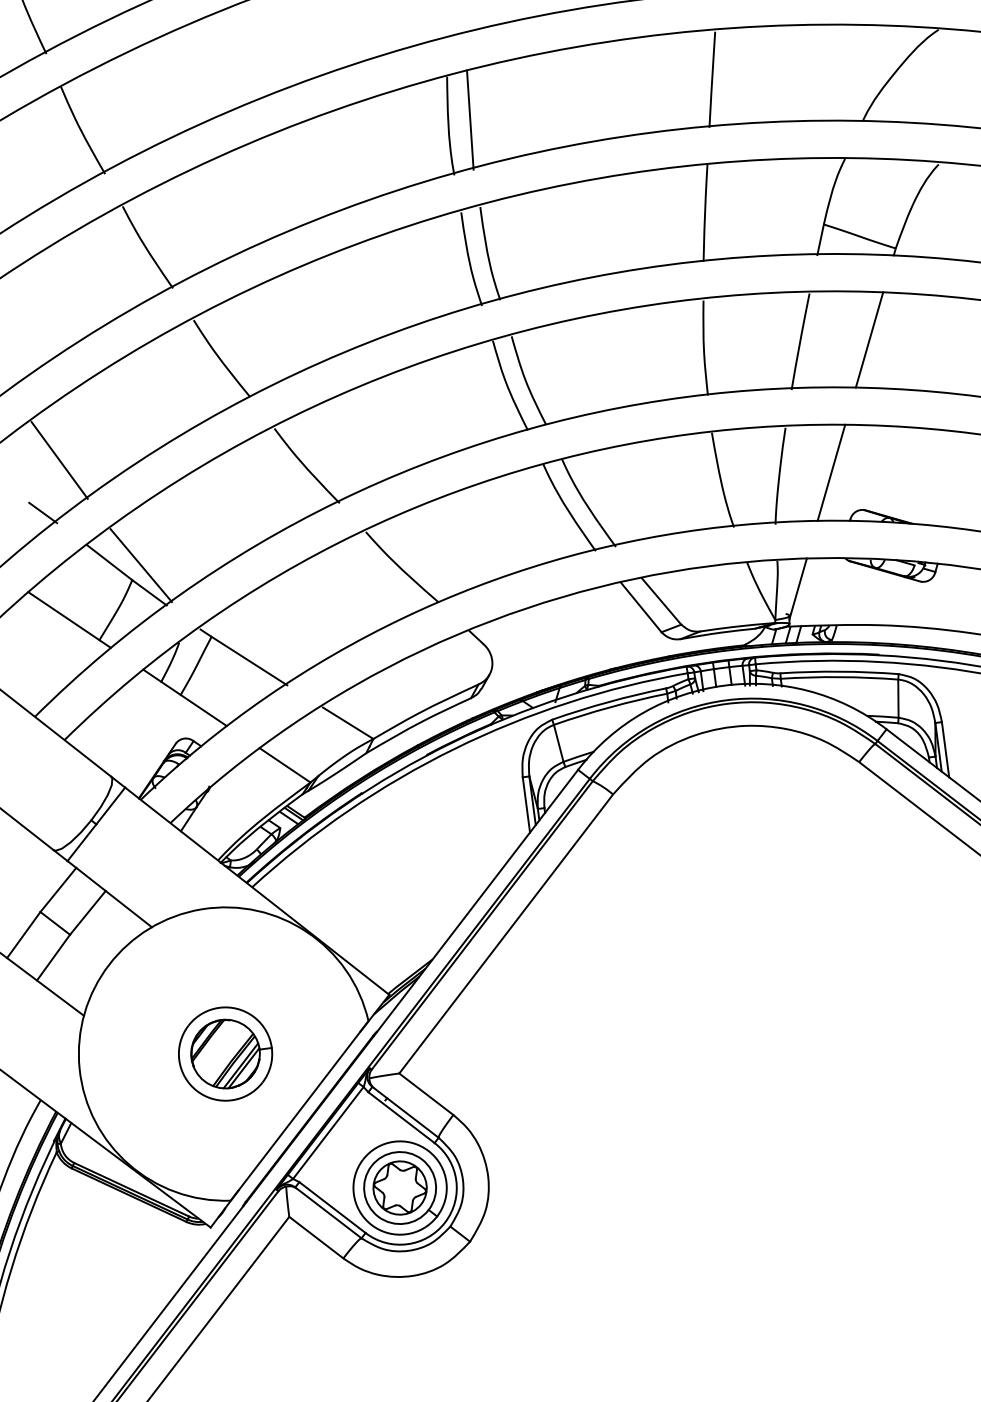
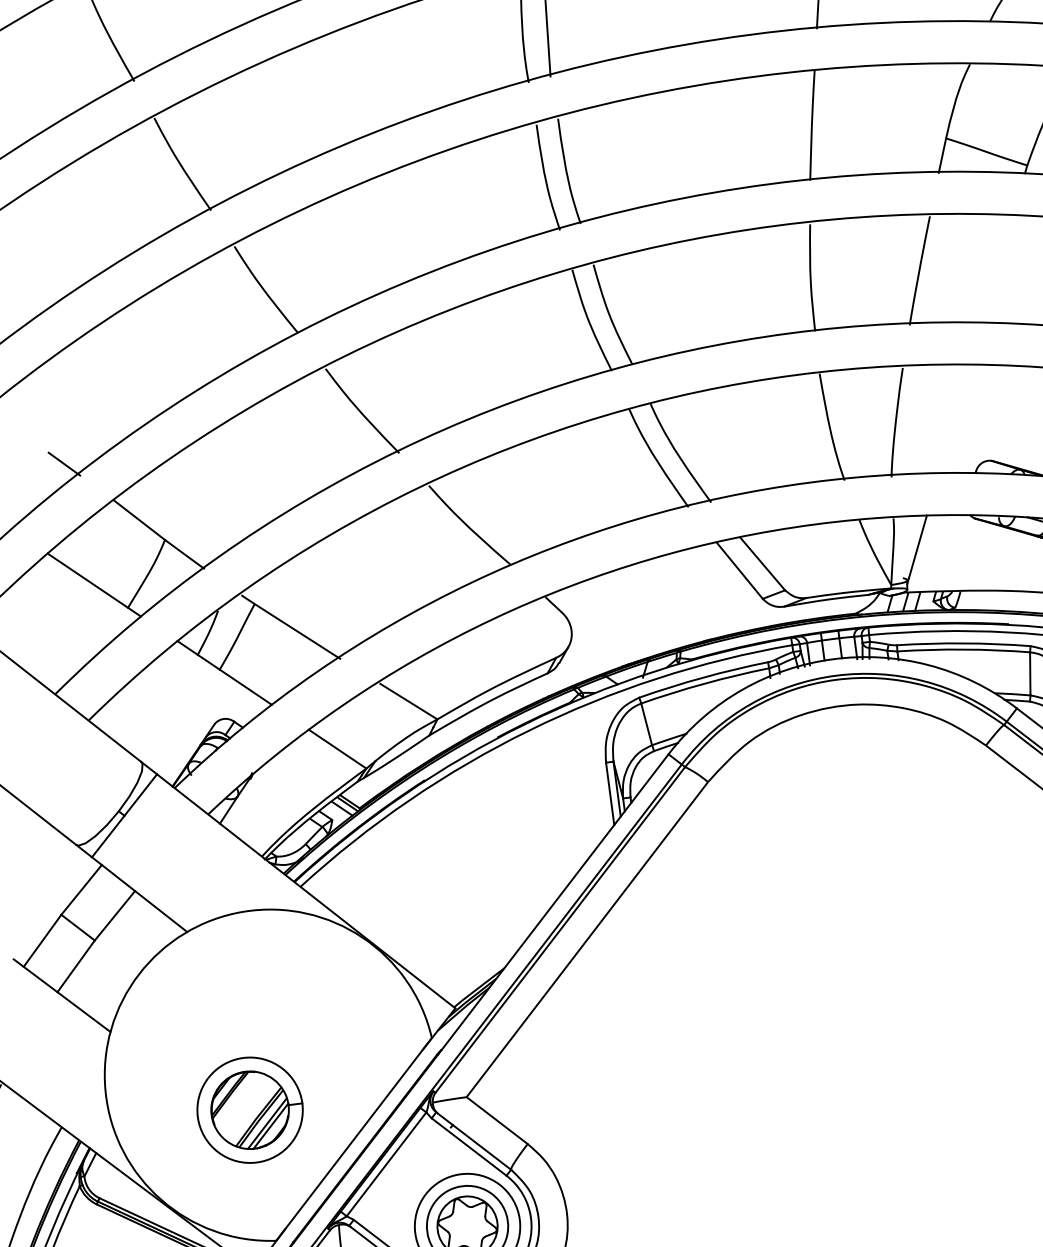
line: (869, 339) -> (997, 268), removed
line: (59, 460) -> (82, 404), removed
line: (831, 472) -> (954, 418), removed
line: (140, 565) -> (174, 523), removed
part: (225, 1053) -> (250, 1109), moved

